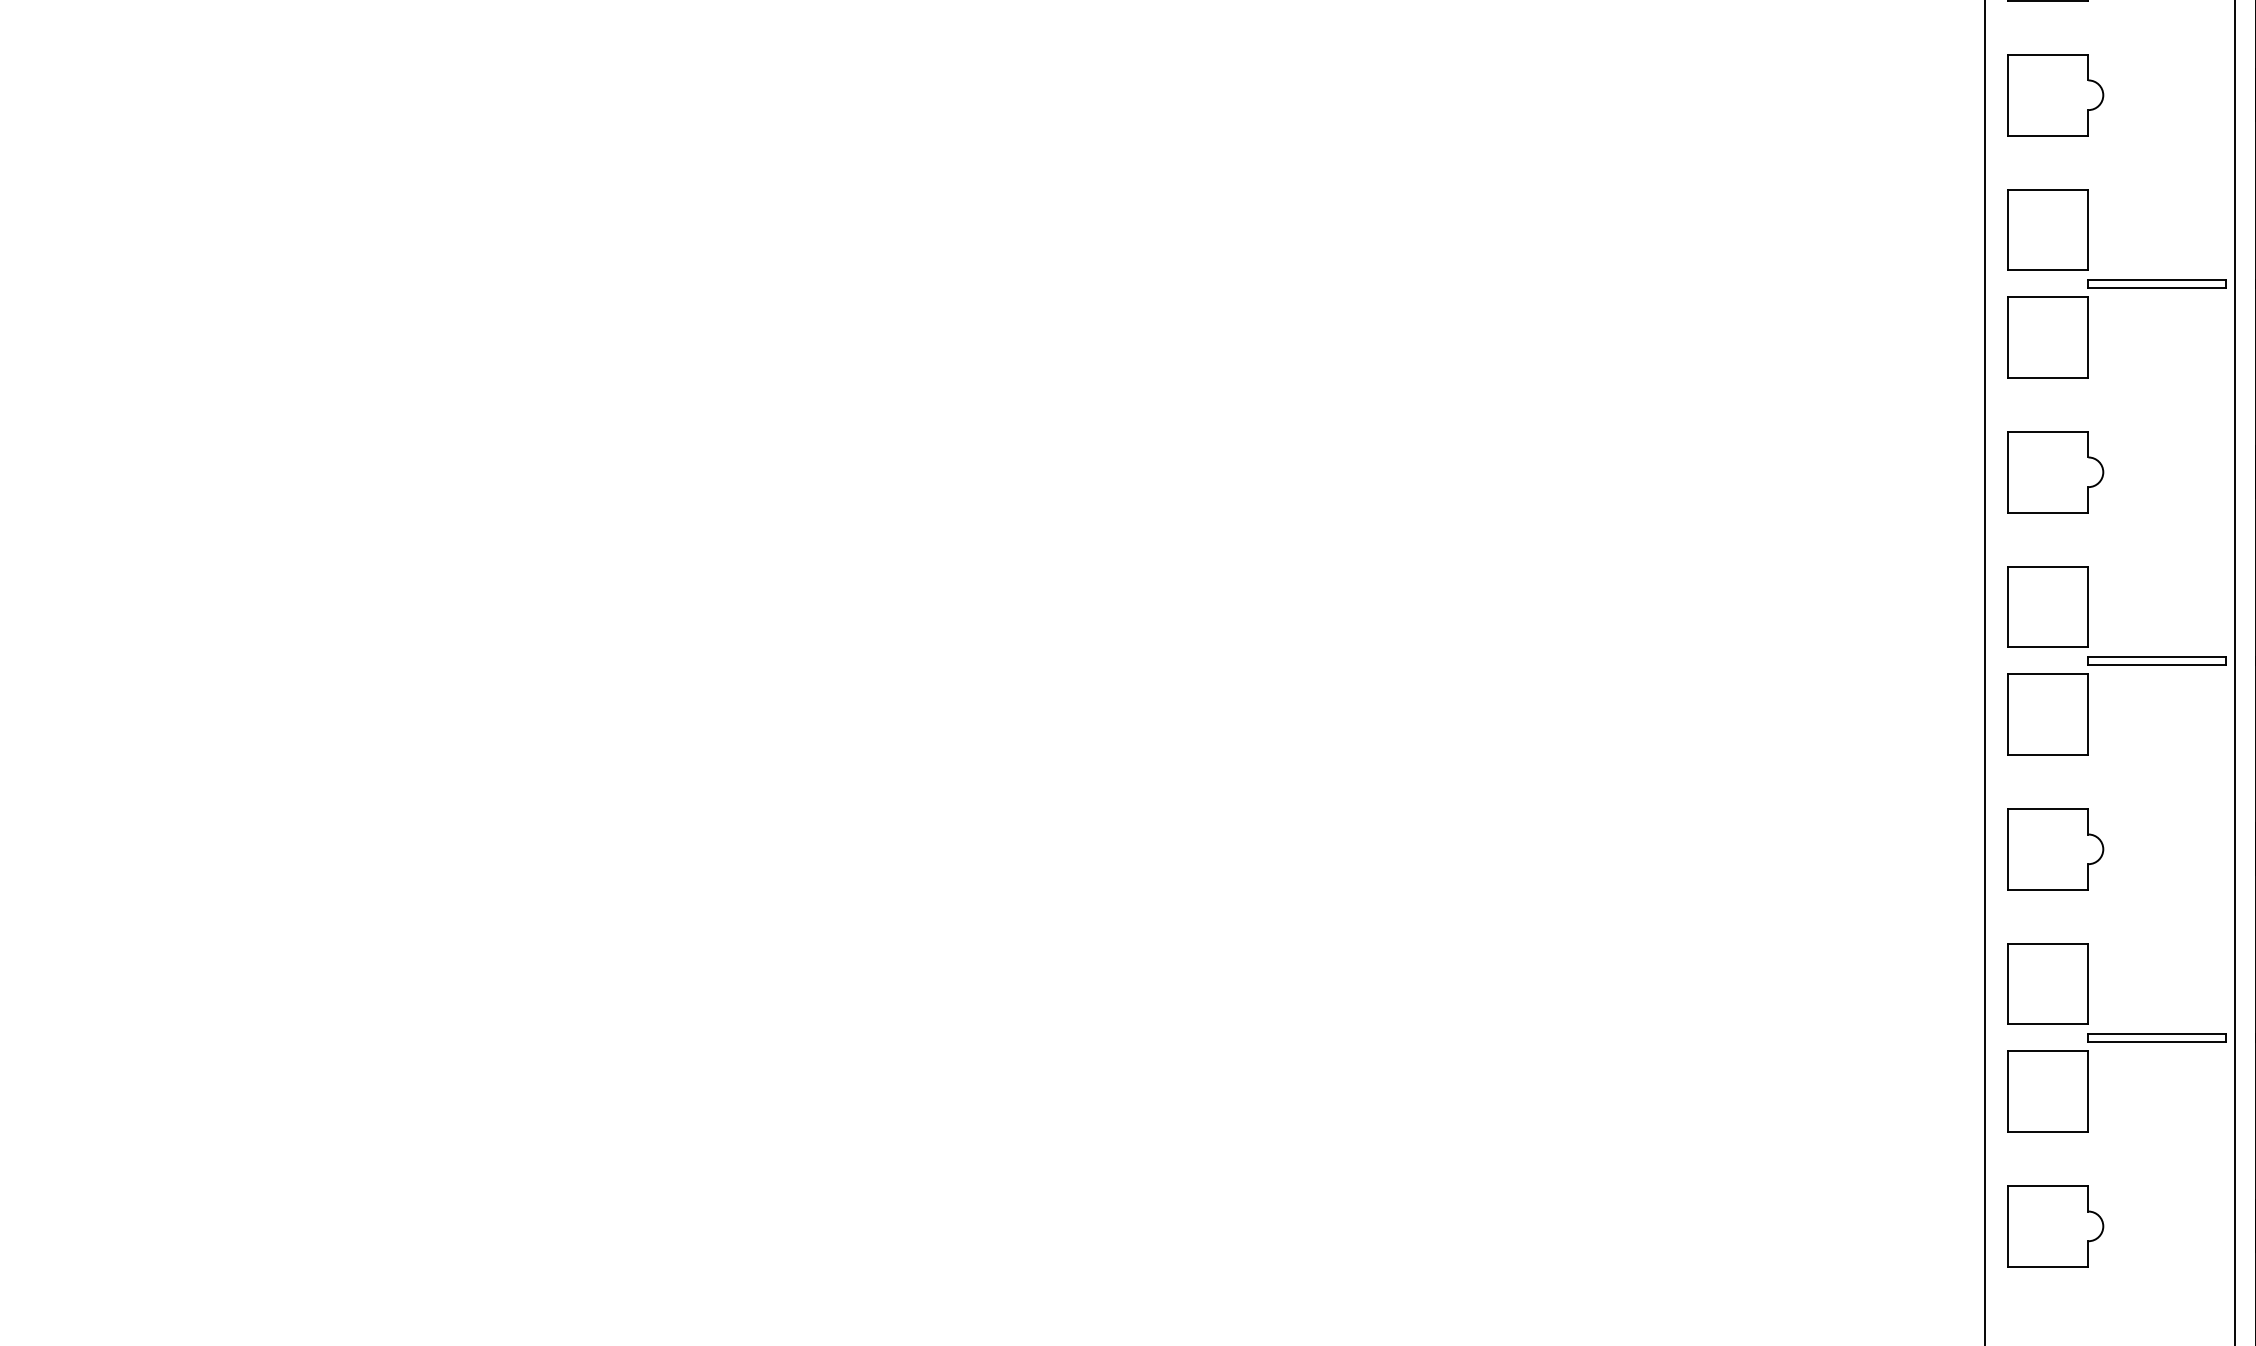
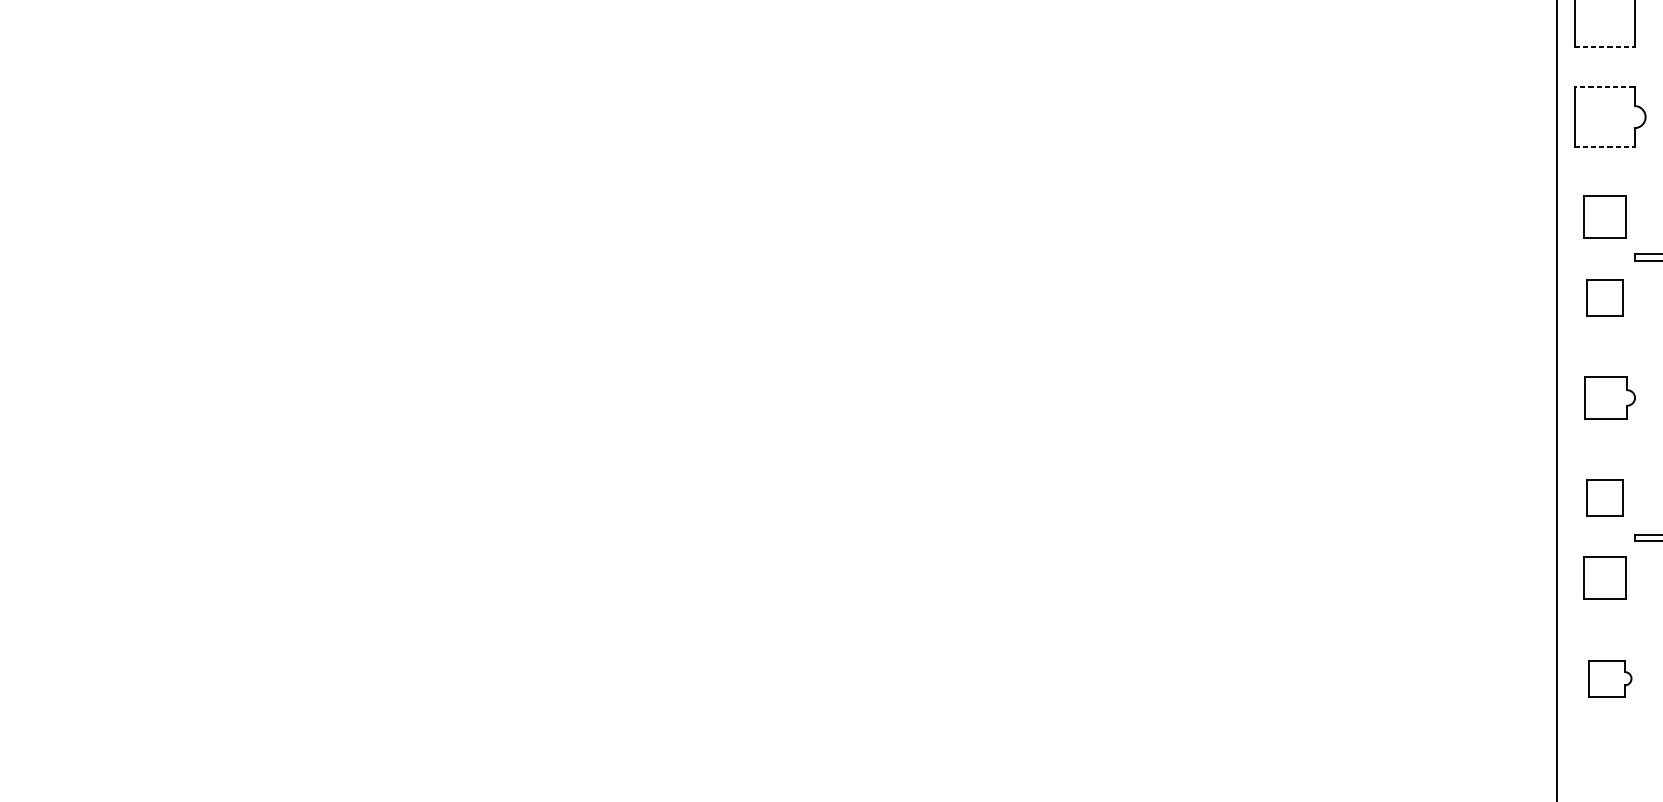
line: (2048, 377) -> (1604, 46), solid -> dashed
line: (2047, 432) -> (1604, 87), solid -> dashed
line: (2048, 512) -> (1604, 147), solid -> dashed
part: (2047, 606) -> (1604, 217), size x0.7
part: (2047, 714) -> (1604, 297), size x0.6
part: (2055, 849) -> (1610, 398), size x0.7
part: (2047, 983) -> (1604, 497), size x0.6
part: (2047, 1091) -> (1604, 578), size x0.7
part: (2055, 1226) -> (1610, 678), size x0.6

